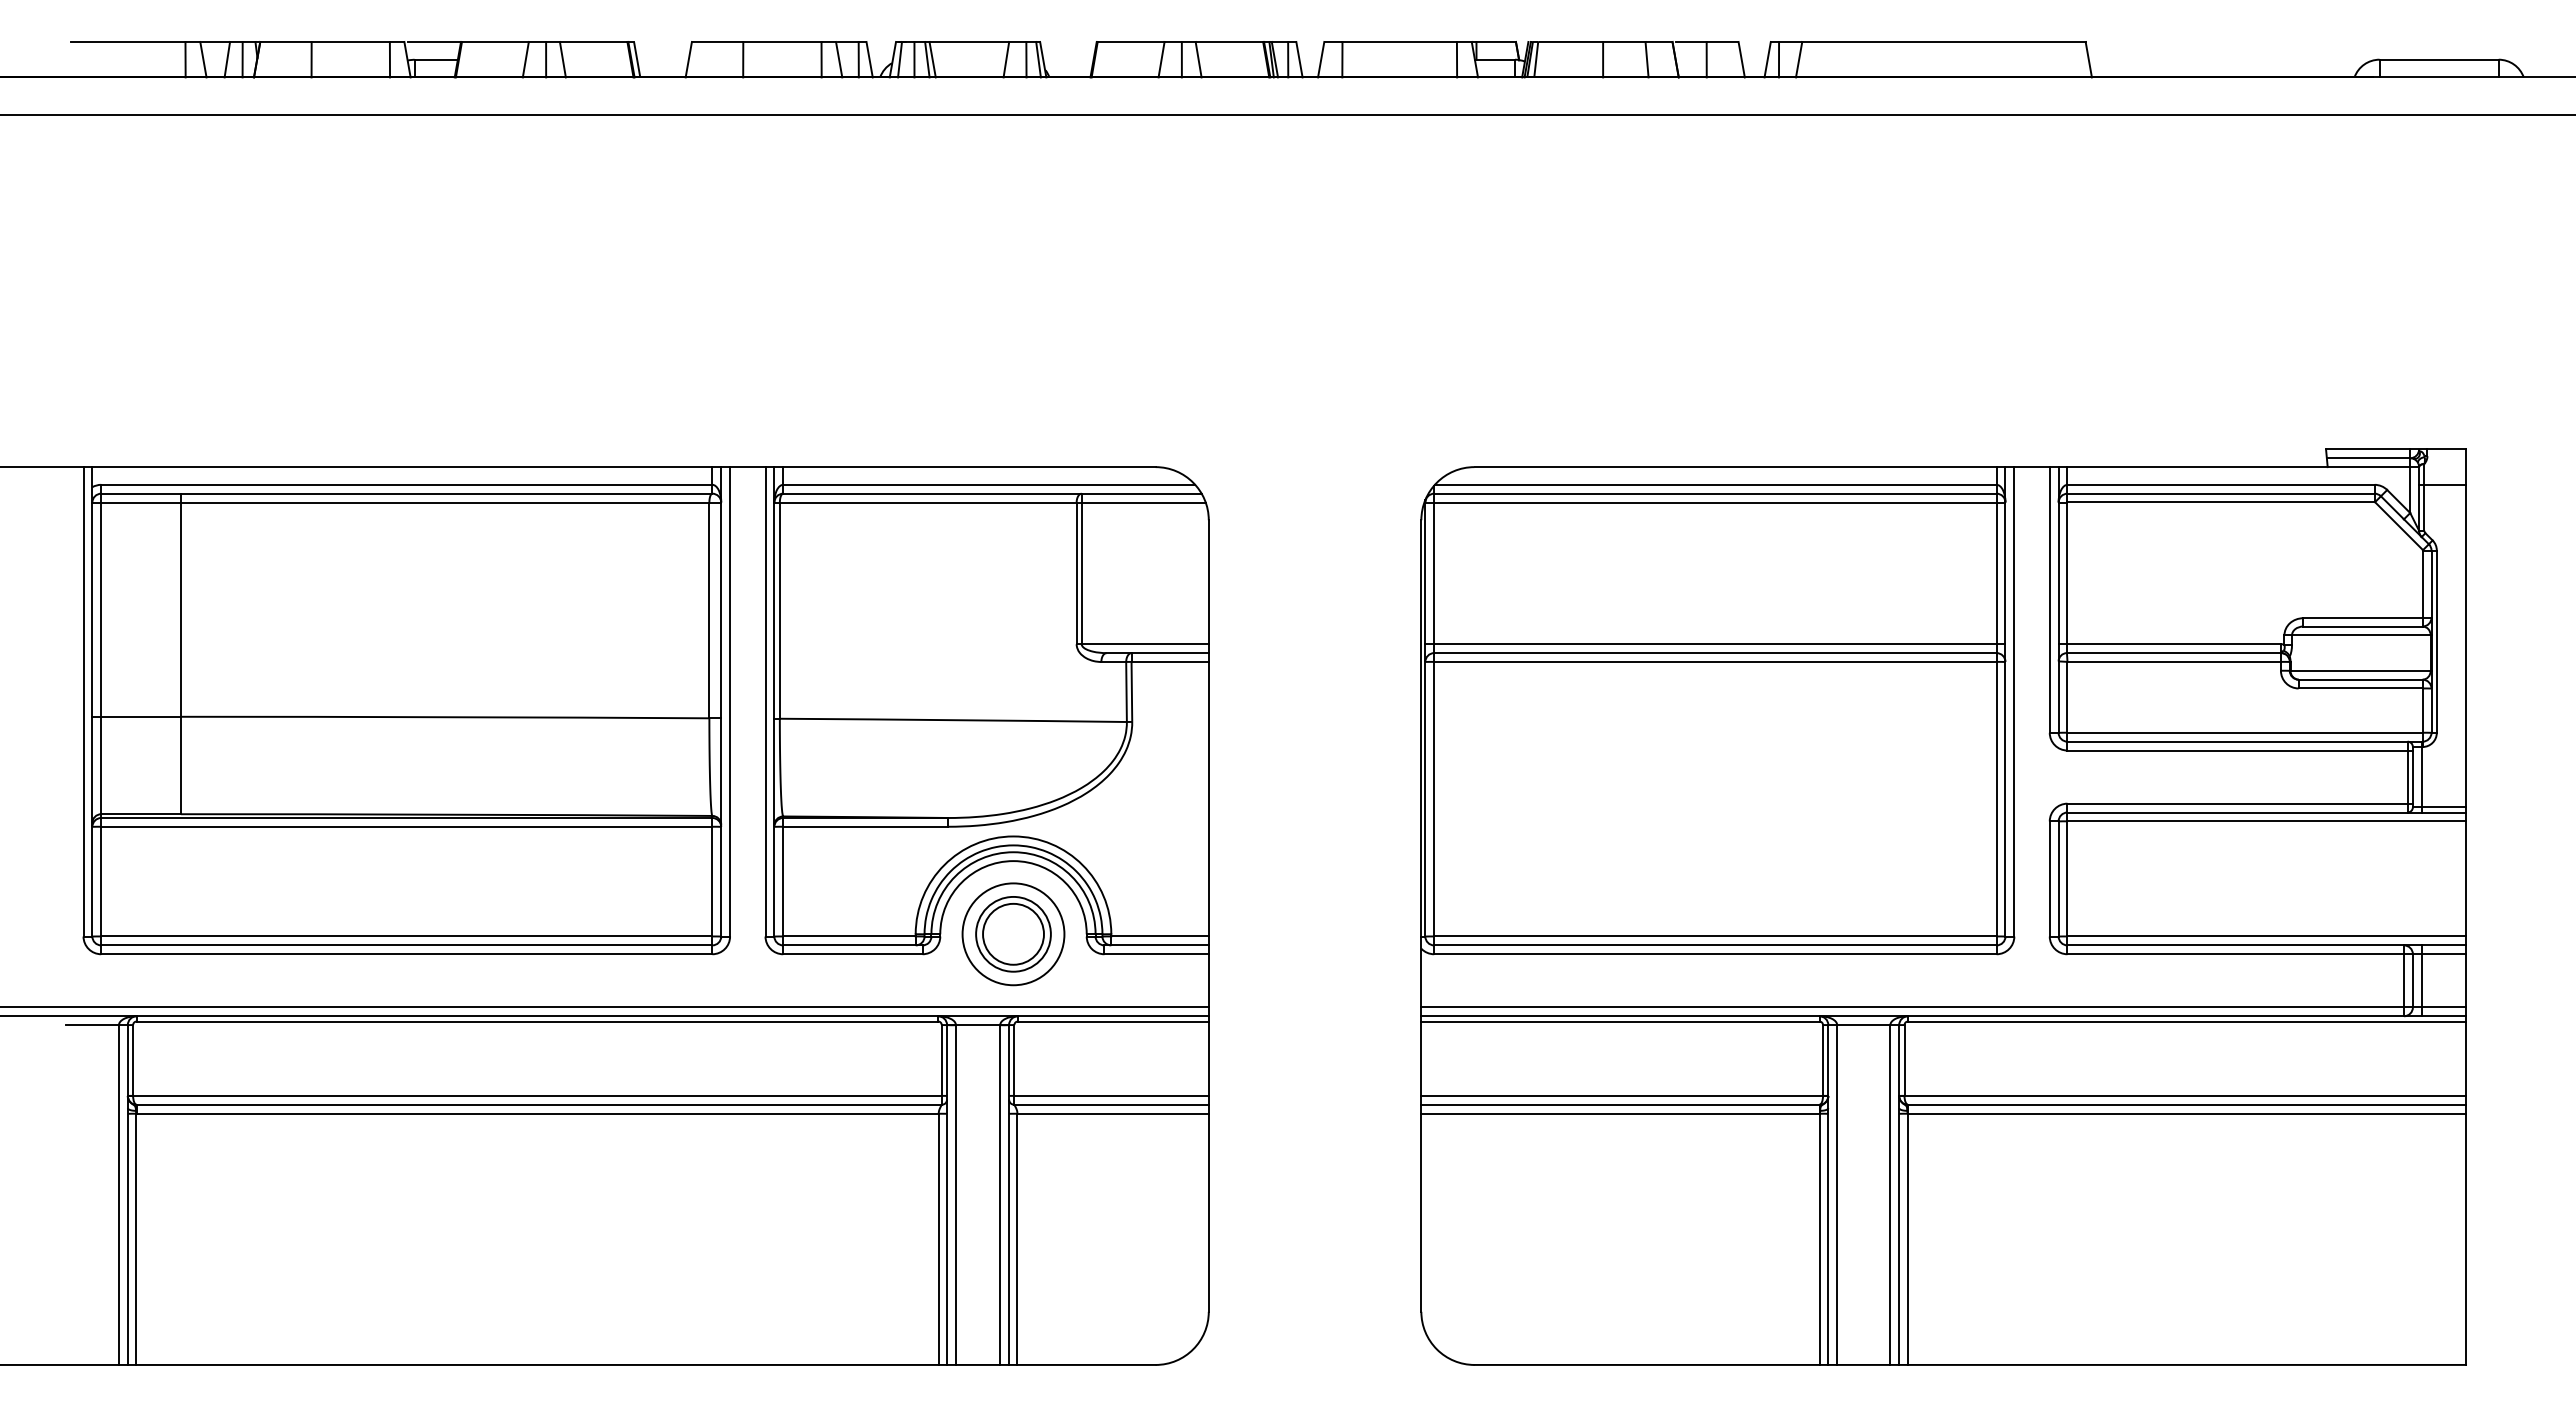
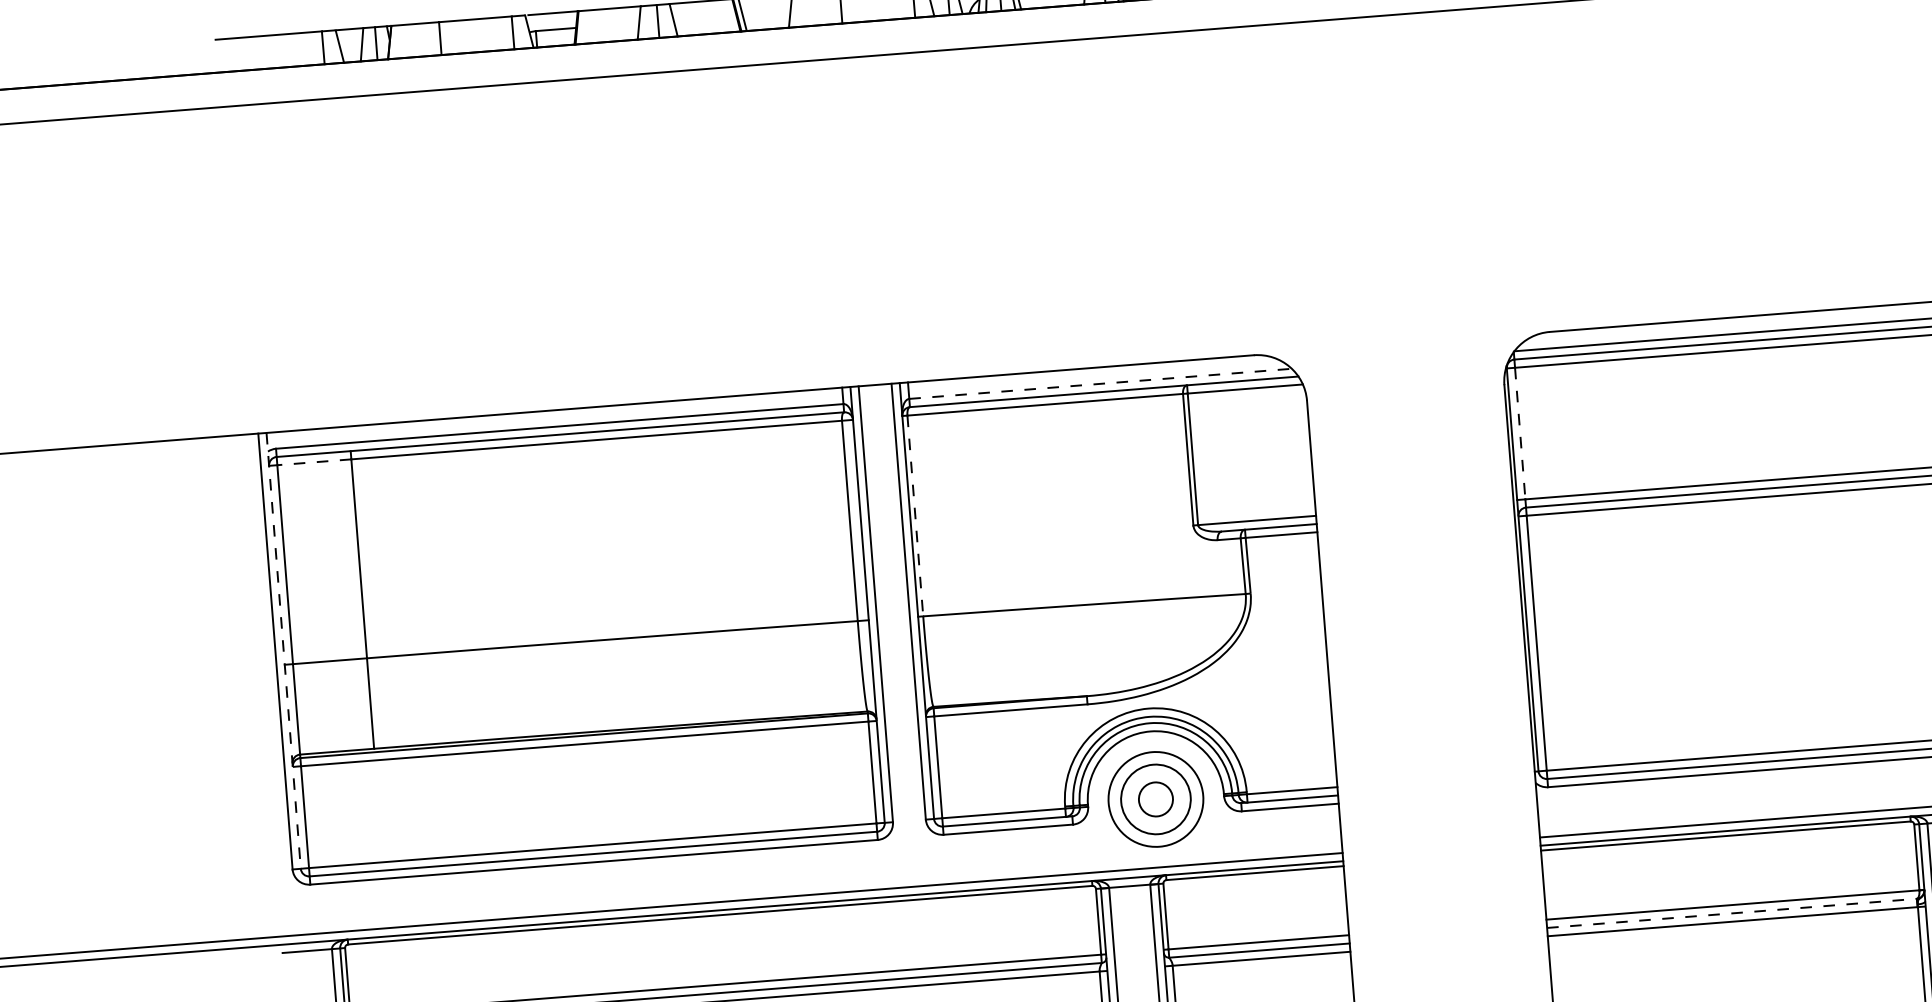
line: (989, 484) -> (1100, 383), solid -> dashed
line: (141, 502) -> (314, 462), solid -> dashed
line: (1434, 573) -> (1520, 433), solid -> dashed
line: (779, 611) -> (915, 516), solid -> dashed
line: (92, 701) -> (283, 650), solid -> dashed
circle: (1013, 933) -> (1155, 798), size x0.6
line: (1620, 1104) -> (1732, 913), solid -> dashed

